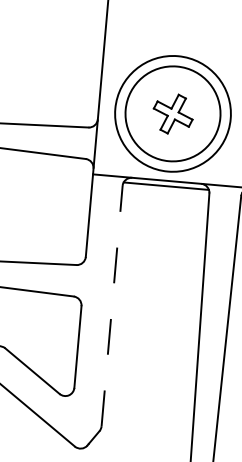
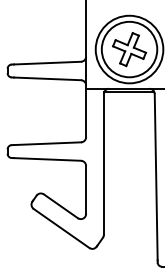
part: (172, 113) -> (129, 49), size x1.43
line: (111, 304) -> (103, 163), dashed -> solid

